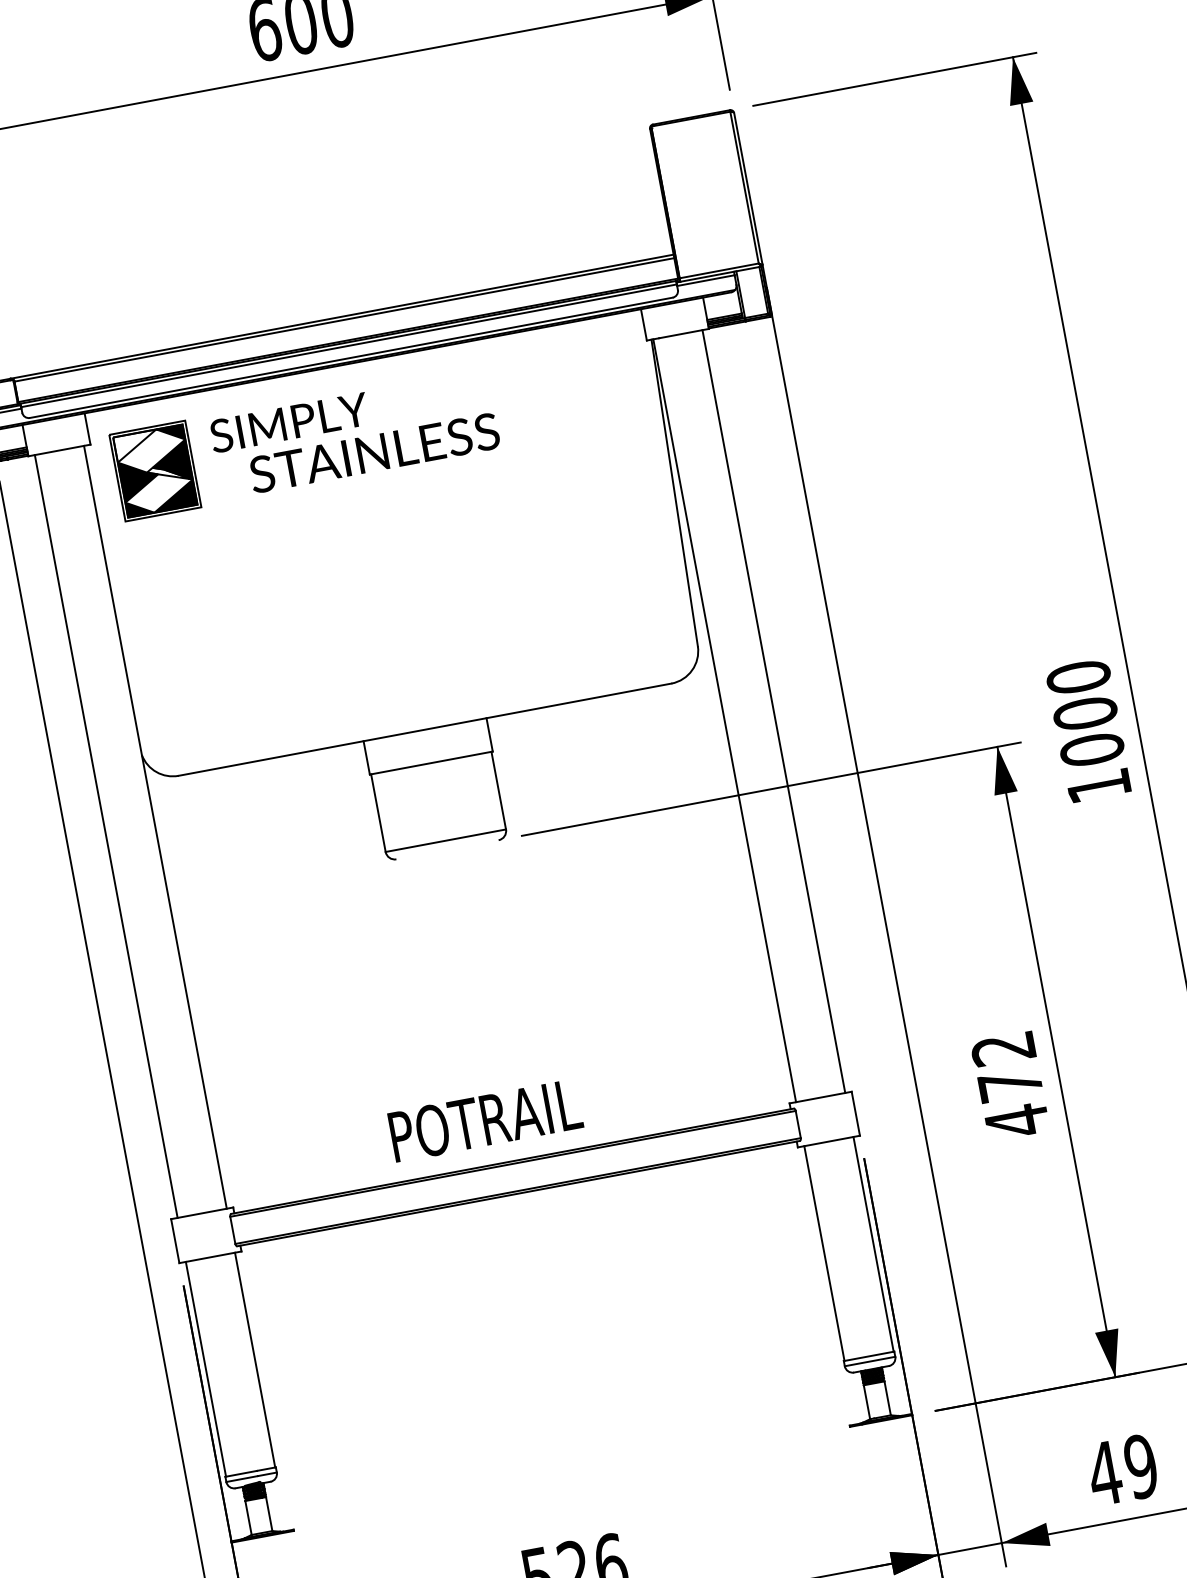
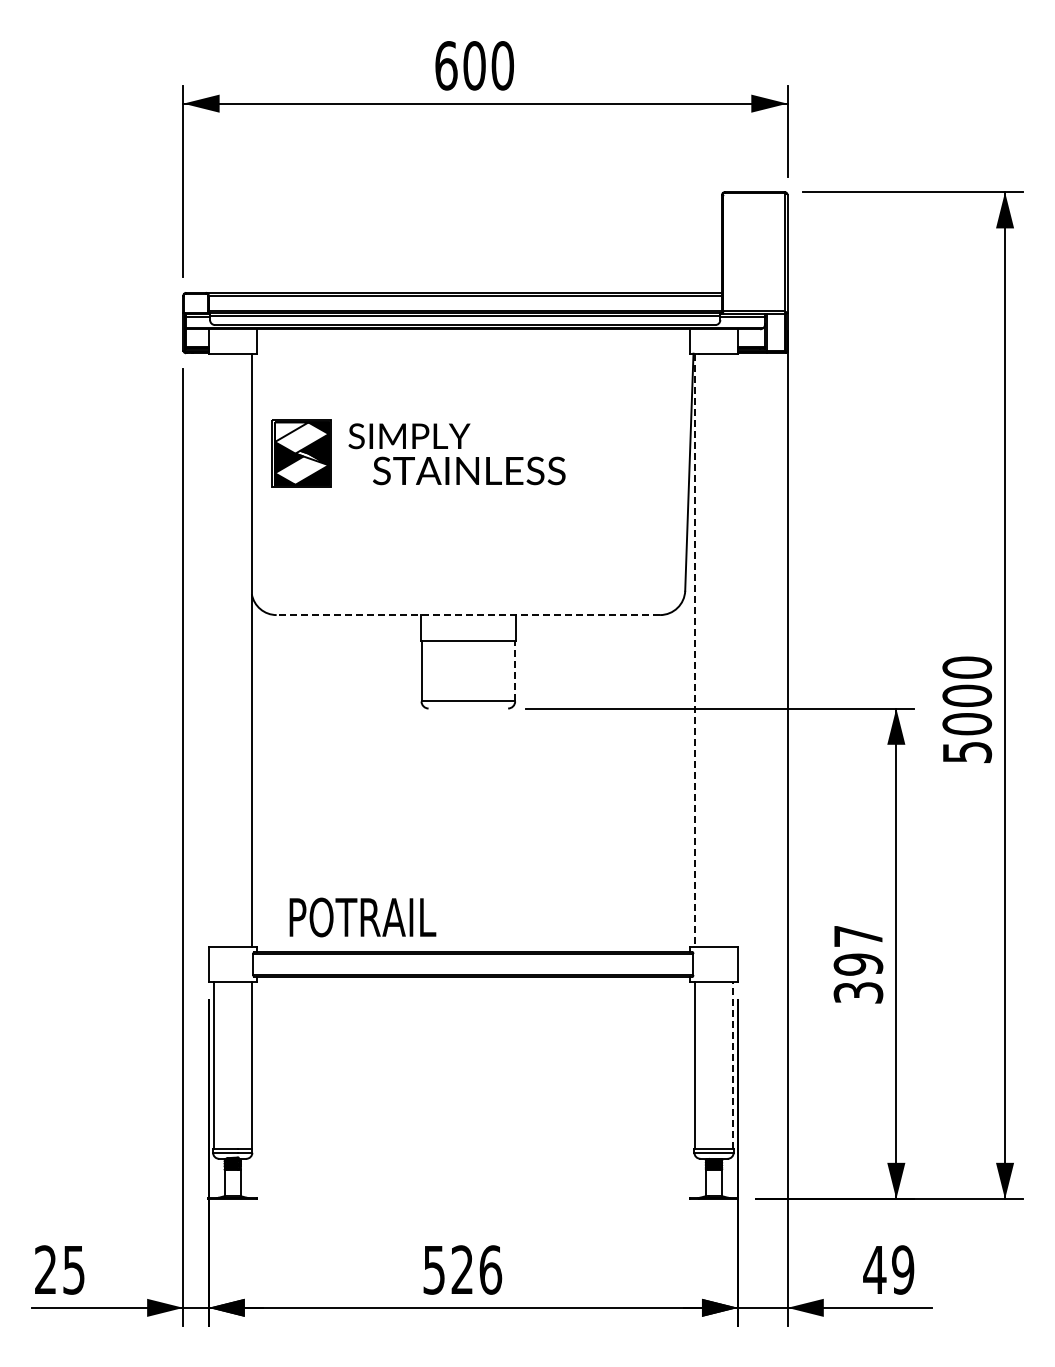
part: (305, 442) -> (418, 453), moved
line: (774, 711) -> (733, 650), removed
line: (724, 720) -> (694, 650), solid -> dashed
line: (425, 730) -> (468, 615), solid -> dashed
text: (1099, 786) -> (967, 752), 1000 -> 5000
line: (498, 789) -> (515, 670), solid -> dashed
line: (106, 836) -> (213, 650), removed
text: (1010, 1086) -> (858, 965), 472 -> 397
text: (485, 1120) -> (362, 917), moved
line: (874, 1244) -> (733, 1065), solid -> dashed

